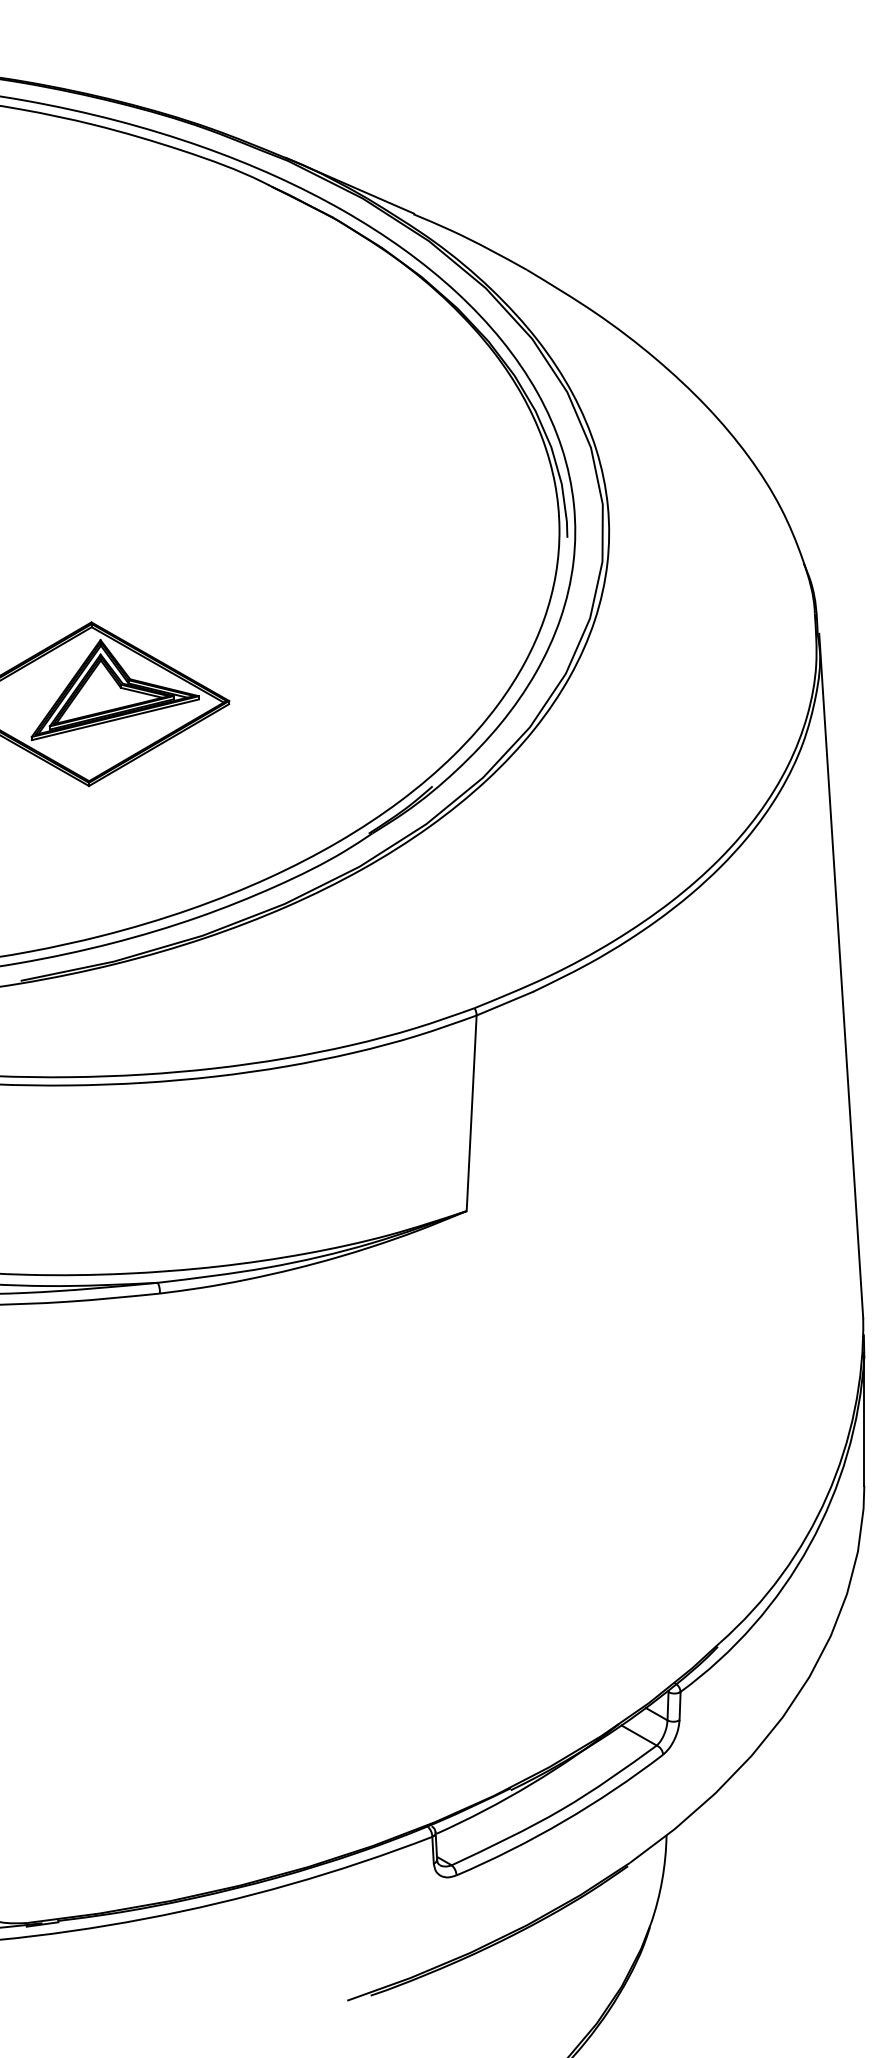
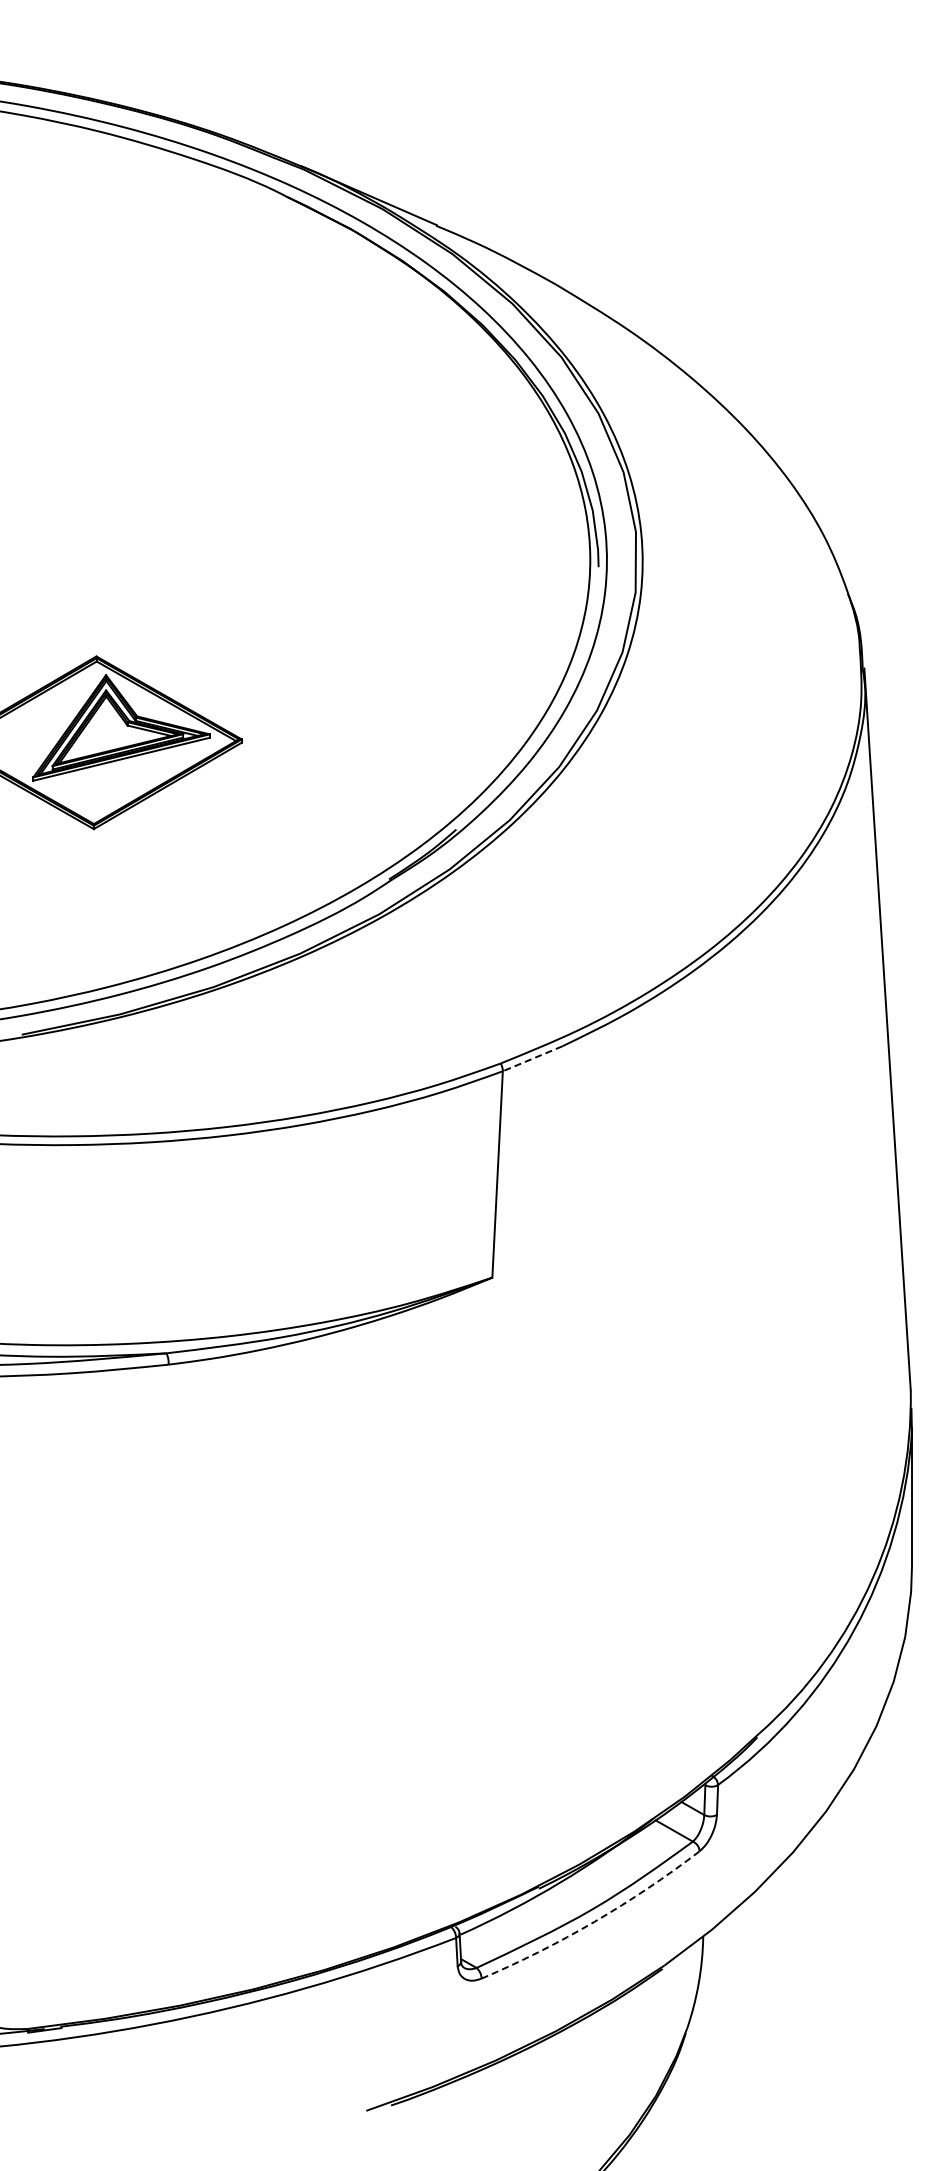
line: (504, 1004) -> (532, 1059), solid -> dashed
arc: (563, 1821) -> (594, 1921), solid -> dashed

